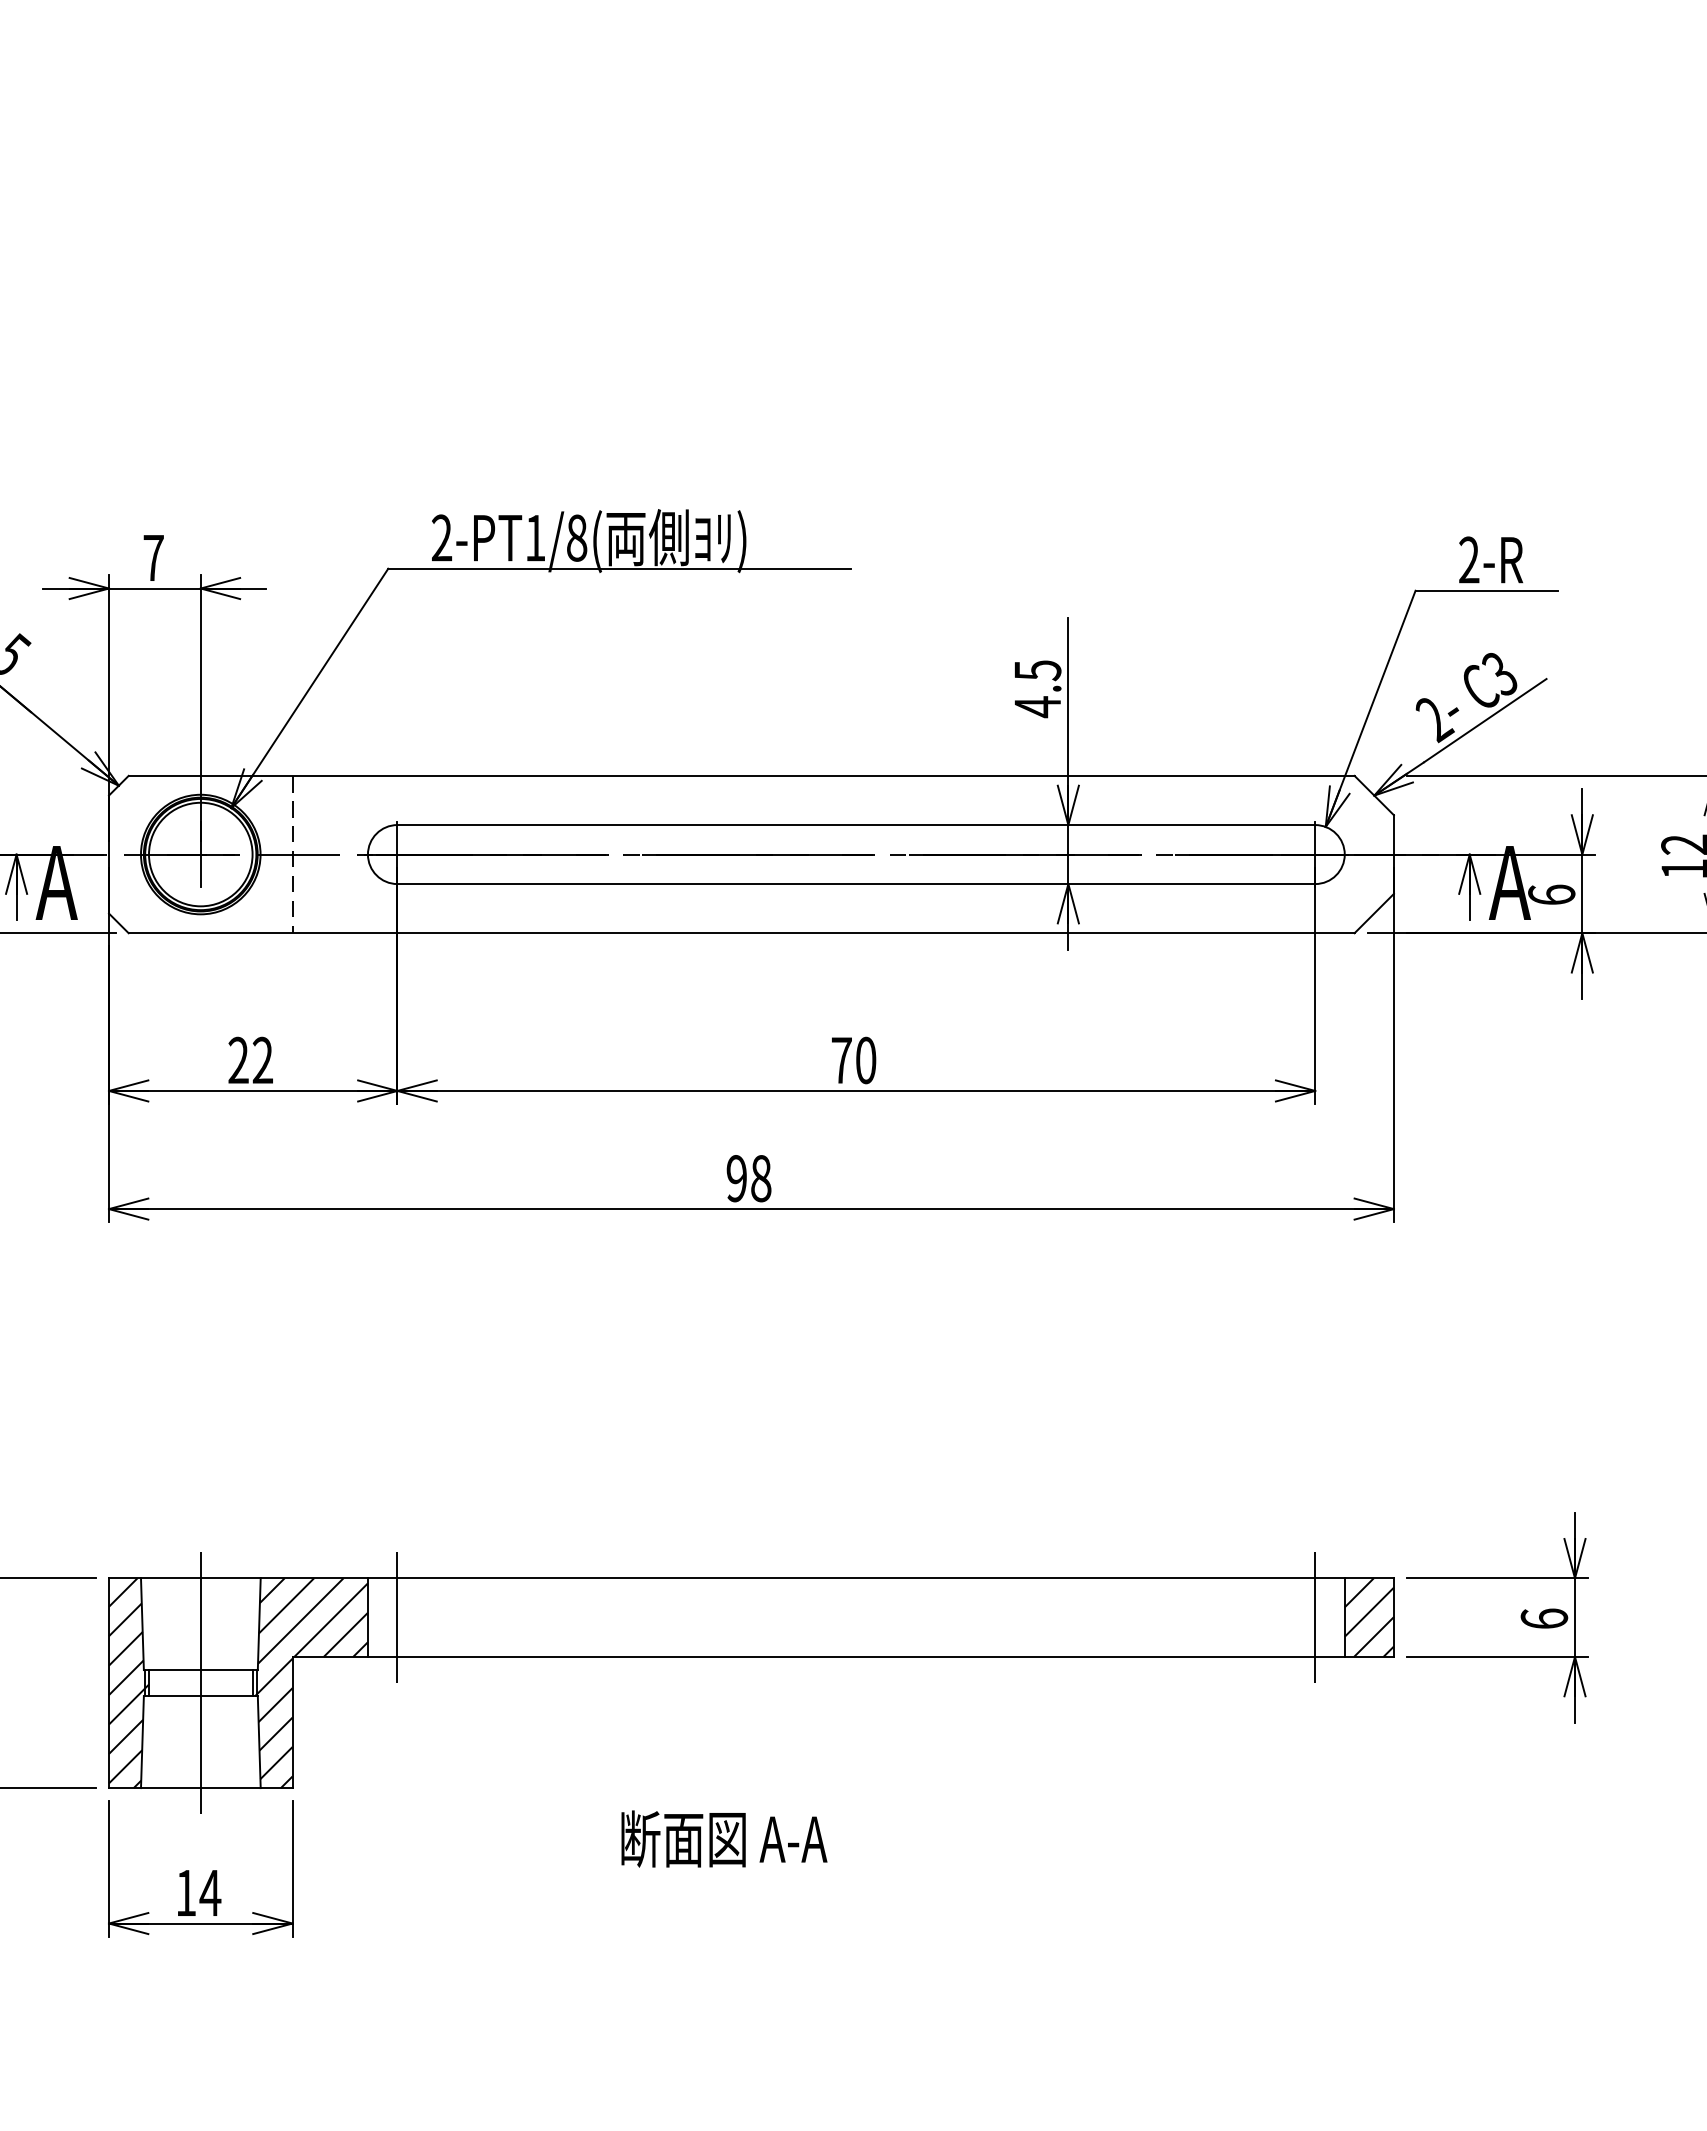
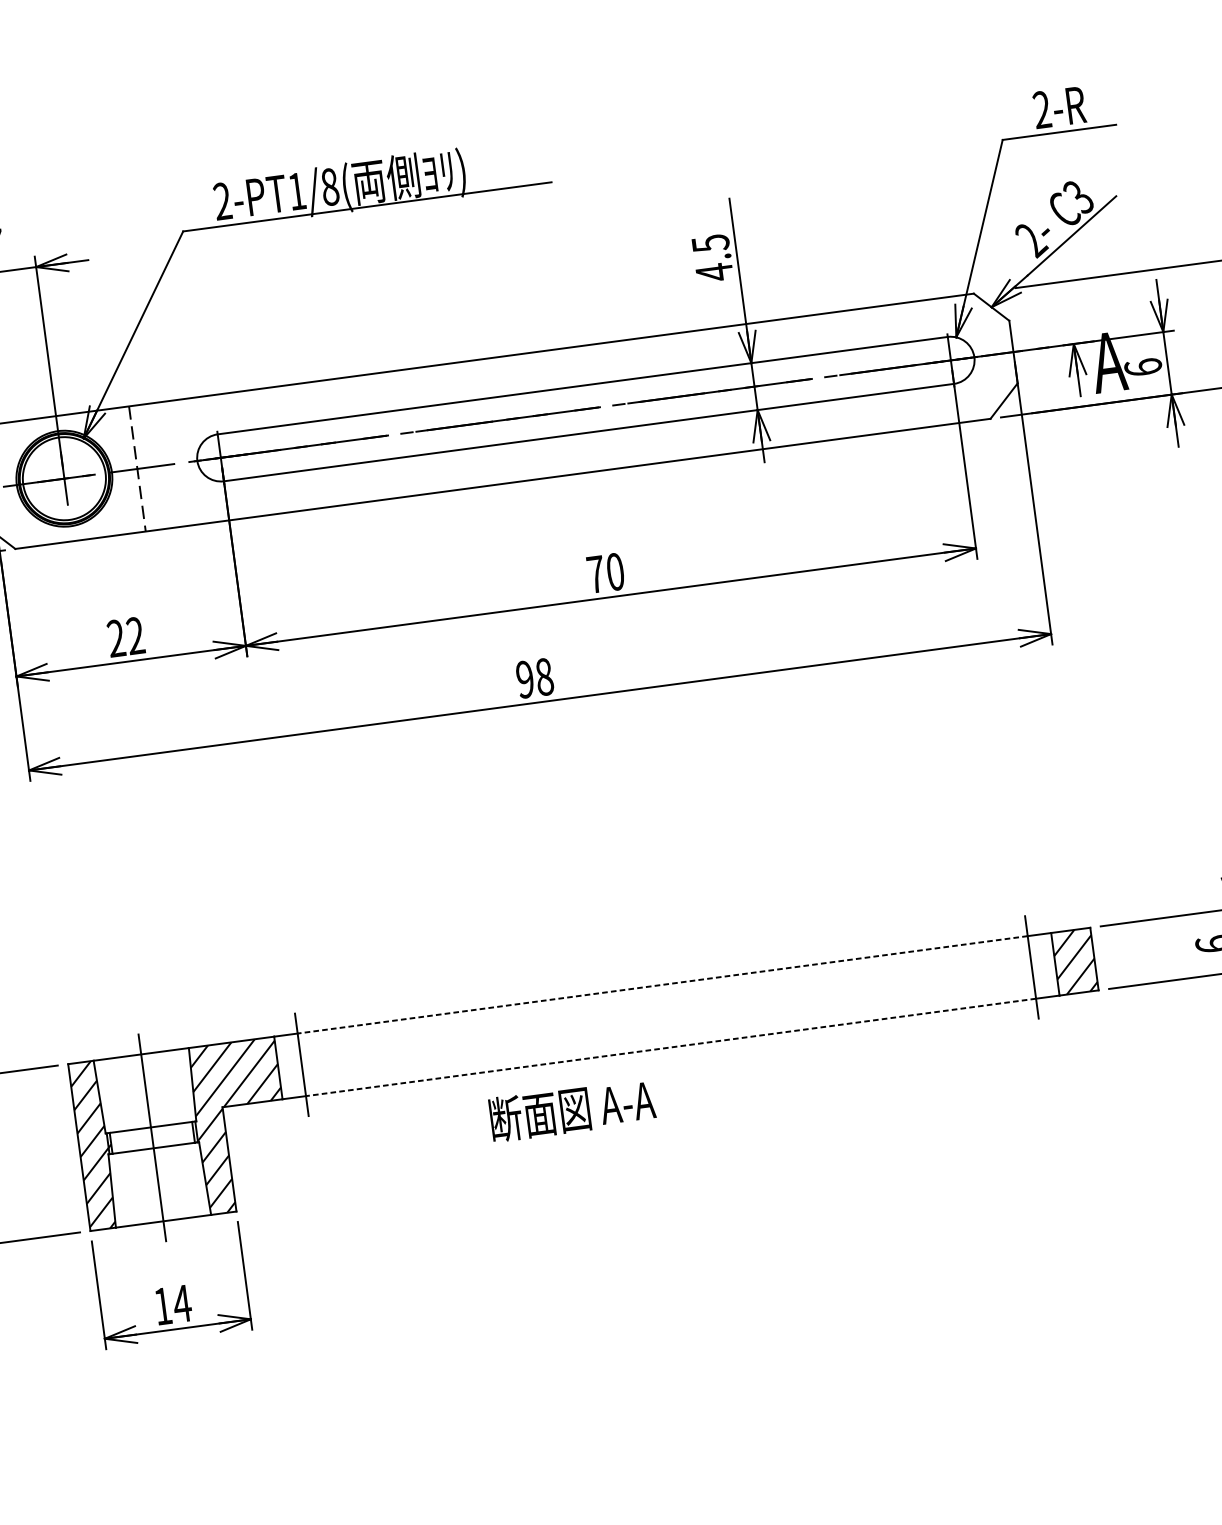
line: (856, 1578) -> (662, 984), solid -> dashed
line: (856, 1656) -> (671, 1047), solid -> dashed
text: (724, 1838) -> (572, 1109), moved

